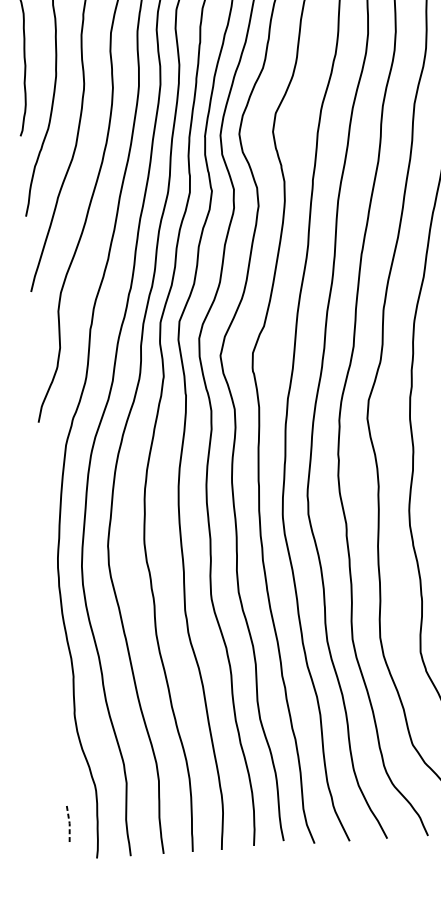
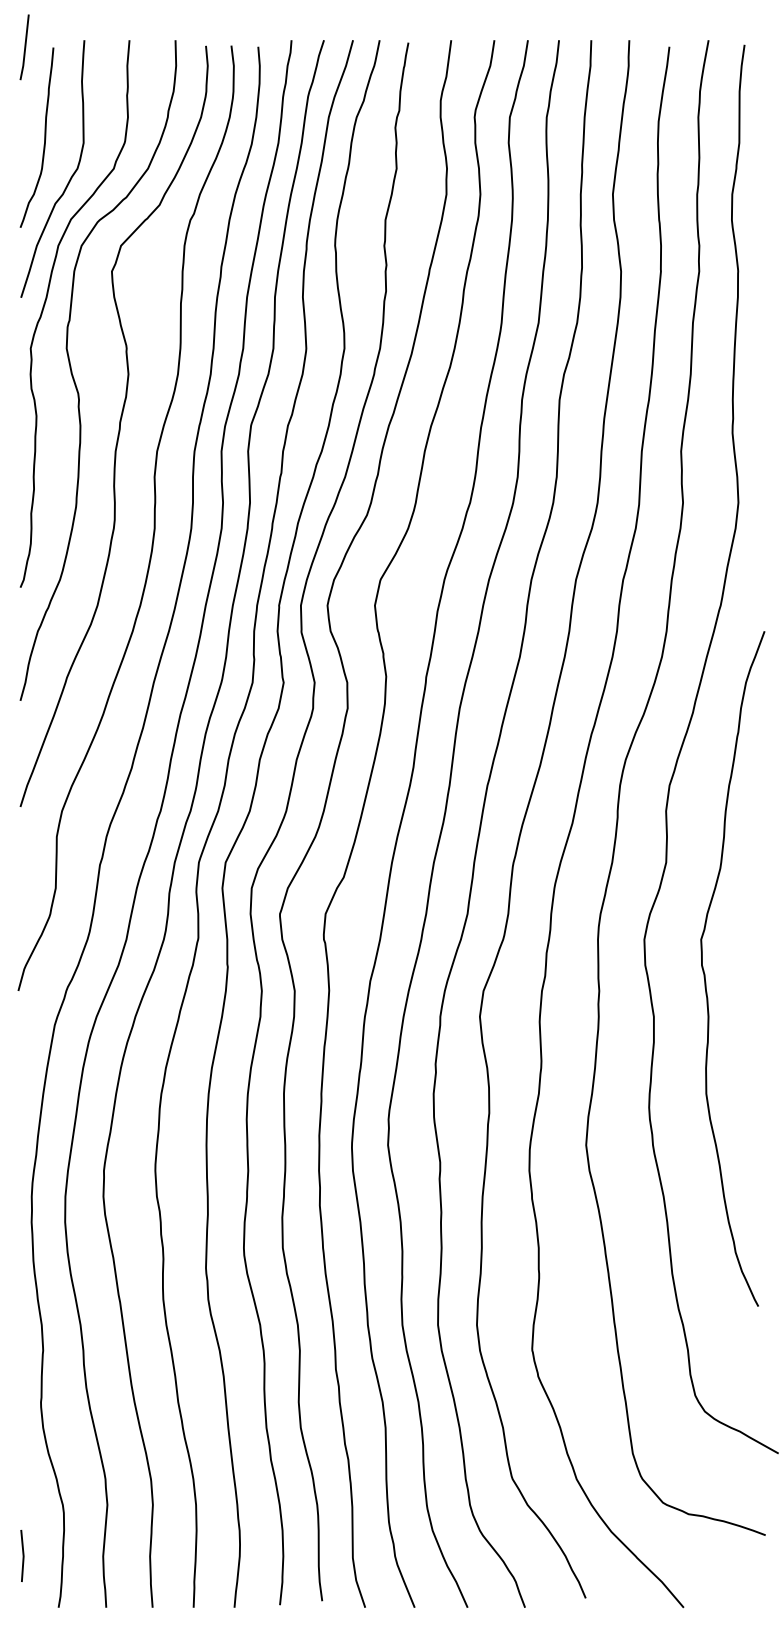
line: (69, 823) -> (23, 1556), dashed -> solid

